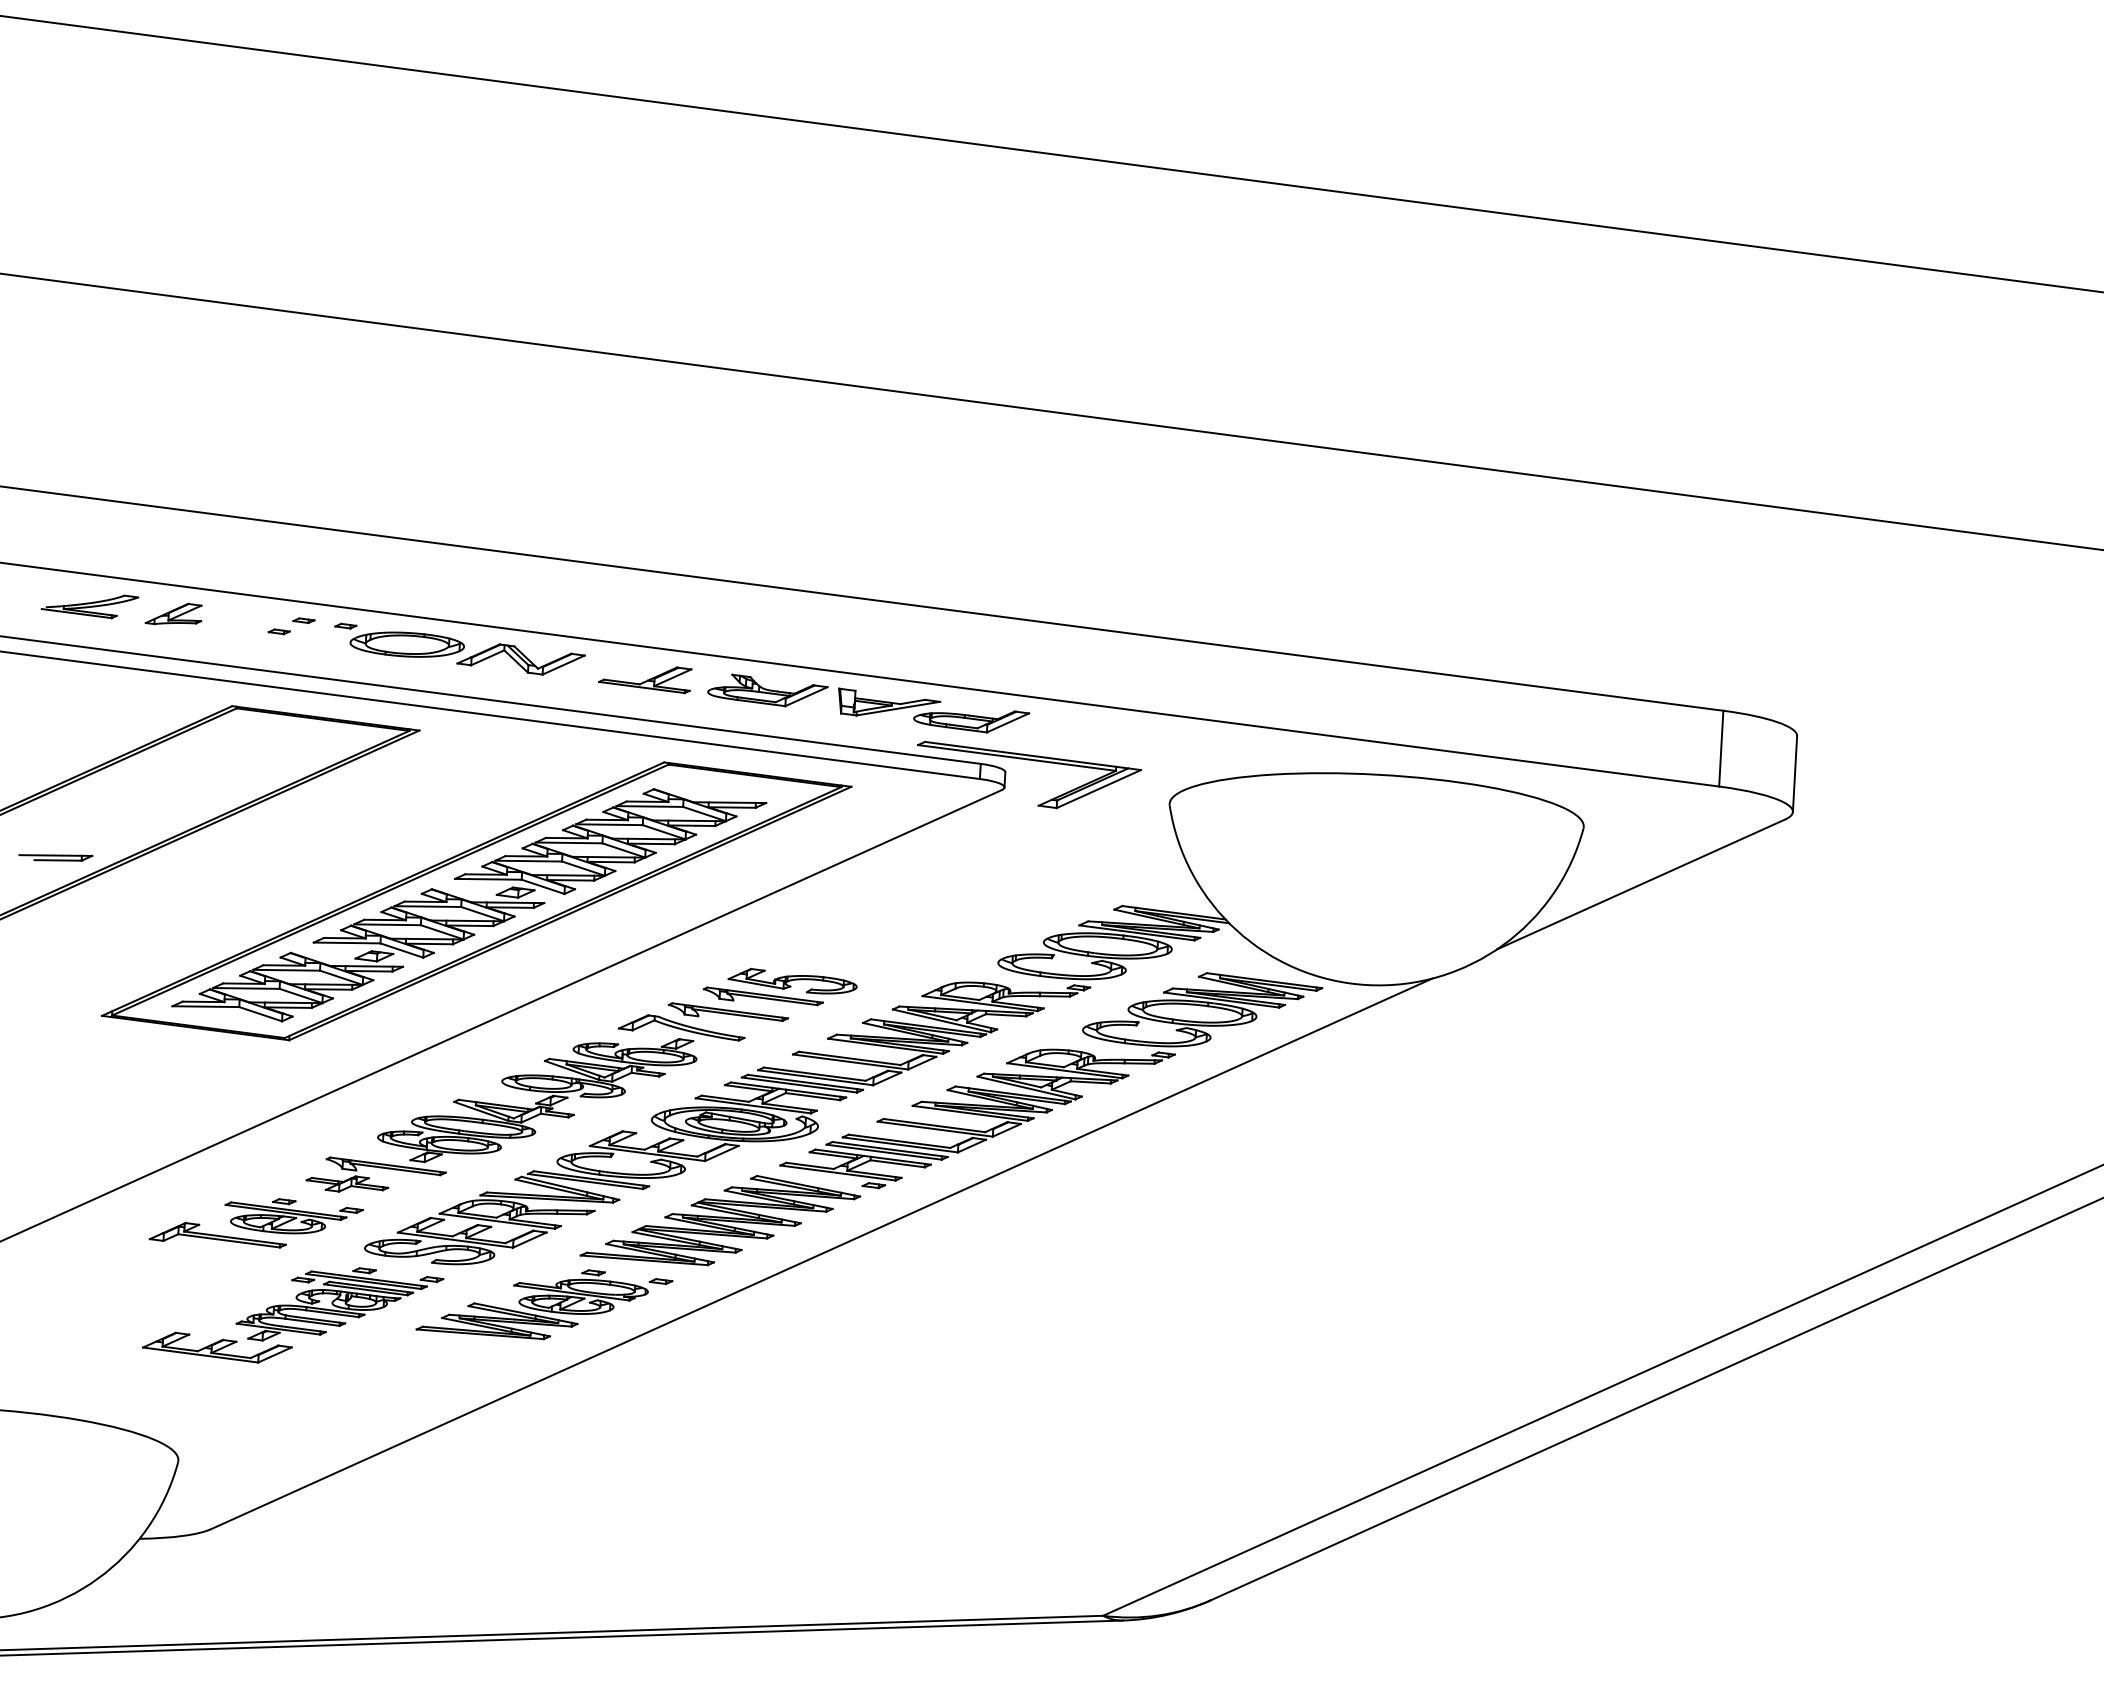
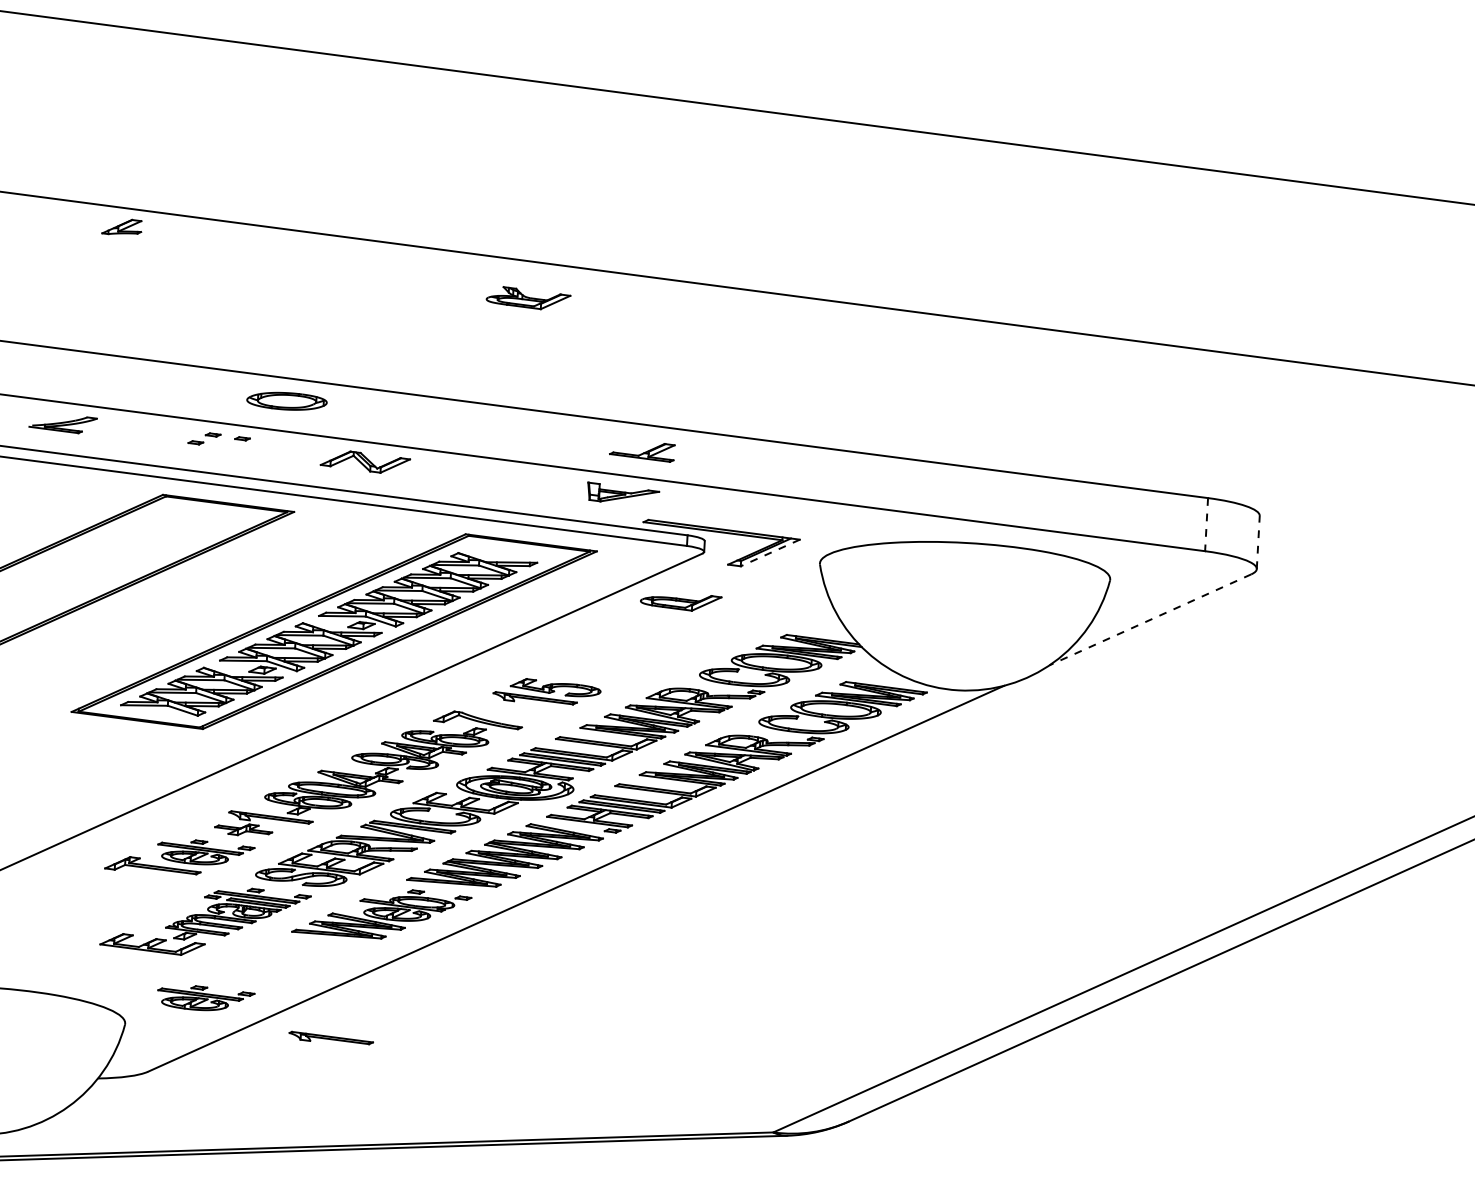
part: (173, 613) -> (121, 226), moved
part: (406, 644) -> (286, 401), moved
part: (645, 680) -> (642, 453), moved
part: (767, 690) -> (528, 298), moved
part: (971, 721) -> (681, 603), moved
line: (1721, 748) -> (1206, 524), solid -> dashed
line: (1795, 774) -> (1258, 542), solid -> dashed
line: (1098, 789) -> (770, 553), solid -> dashed
part: (55, 857) -> (39, 600), removed
line: (1641, 884) -> (1150, 619), solid -> dashed
part: (727, 1011) -> (330, 1037), moved
part: (293, 1424) -> (205, 998), added

